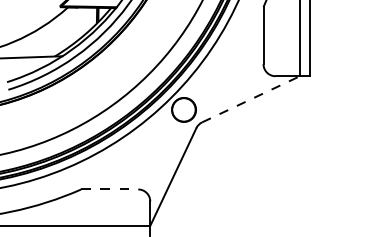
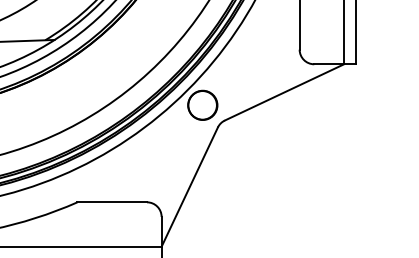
line: (251, 99) -> (284, 92), dashed -> solid
line: (109, 189) -> (111, 202), dashed -> solid

